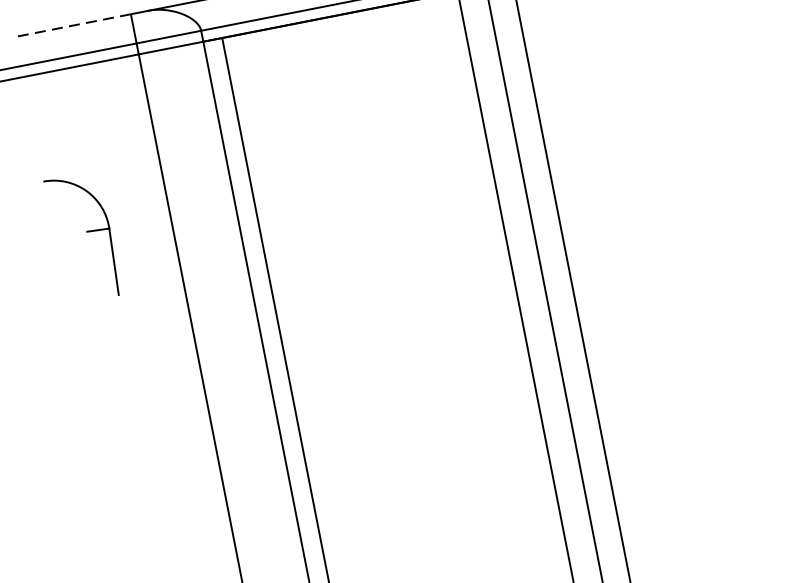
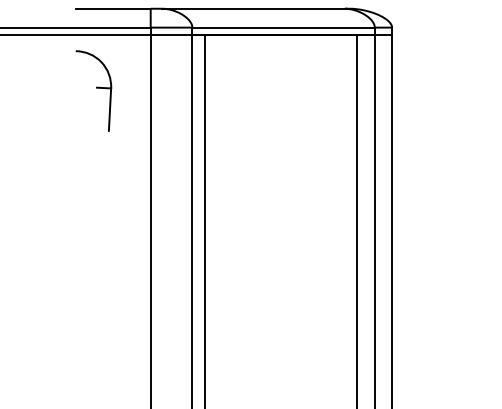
line: (71, 25) -> (112, 8), dashed -> solid
part: (82, 237) -> (93, 90), moved

